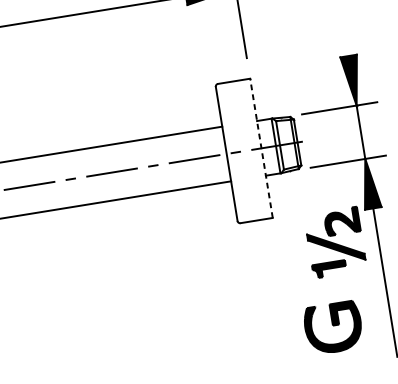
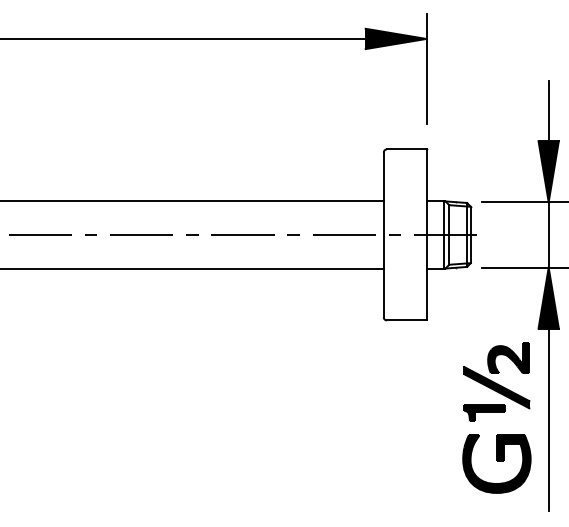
line: (344, 30) -> (548, 110), added
line: (261, 147) -> (426, 234), dashed -> solid
part: (335, 242) -> (496, 381), moved
part: (333, 327) -> (496, 463), moved

